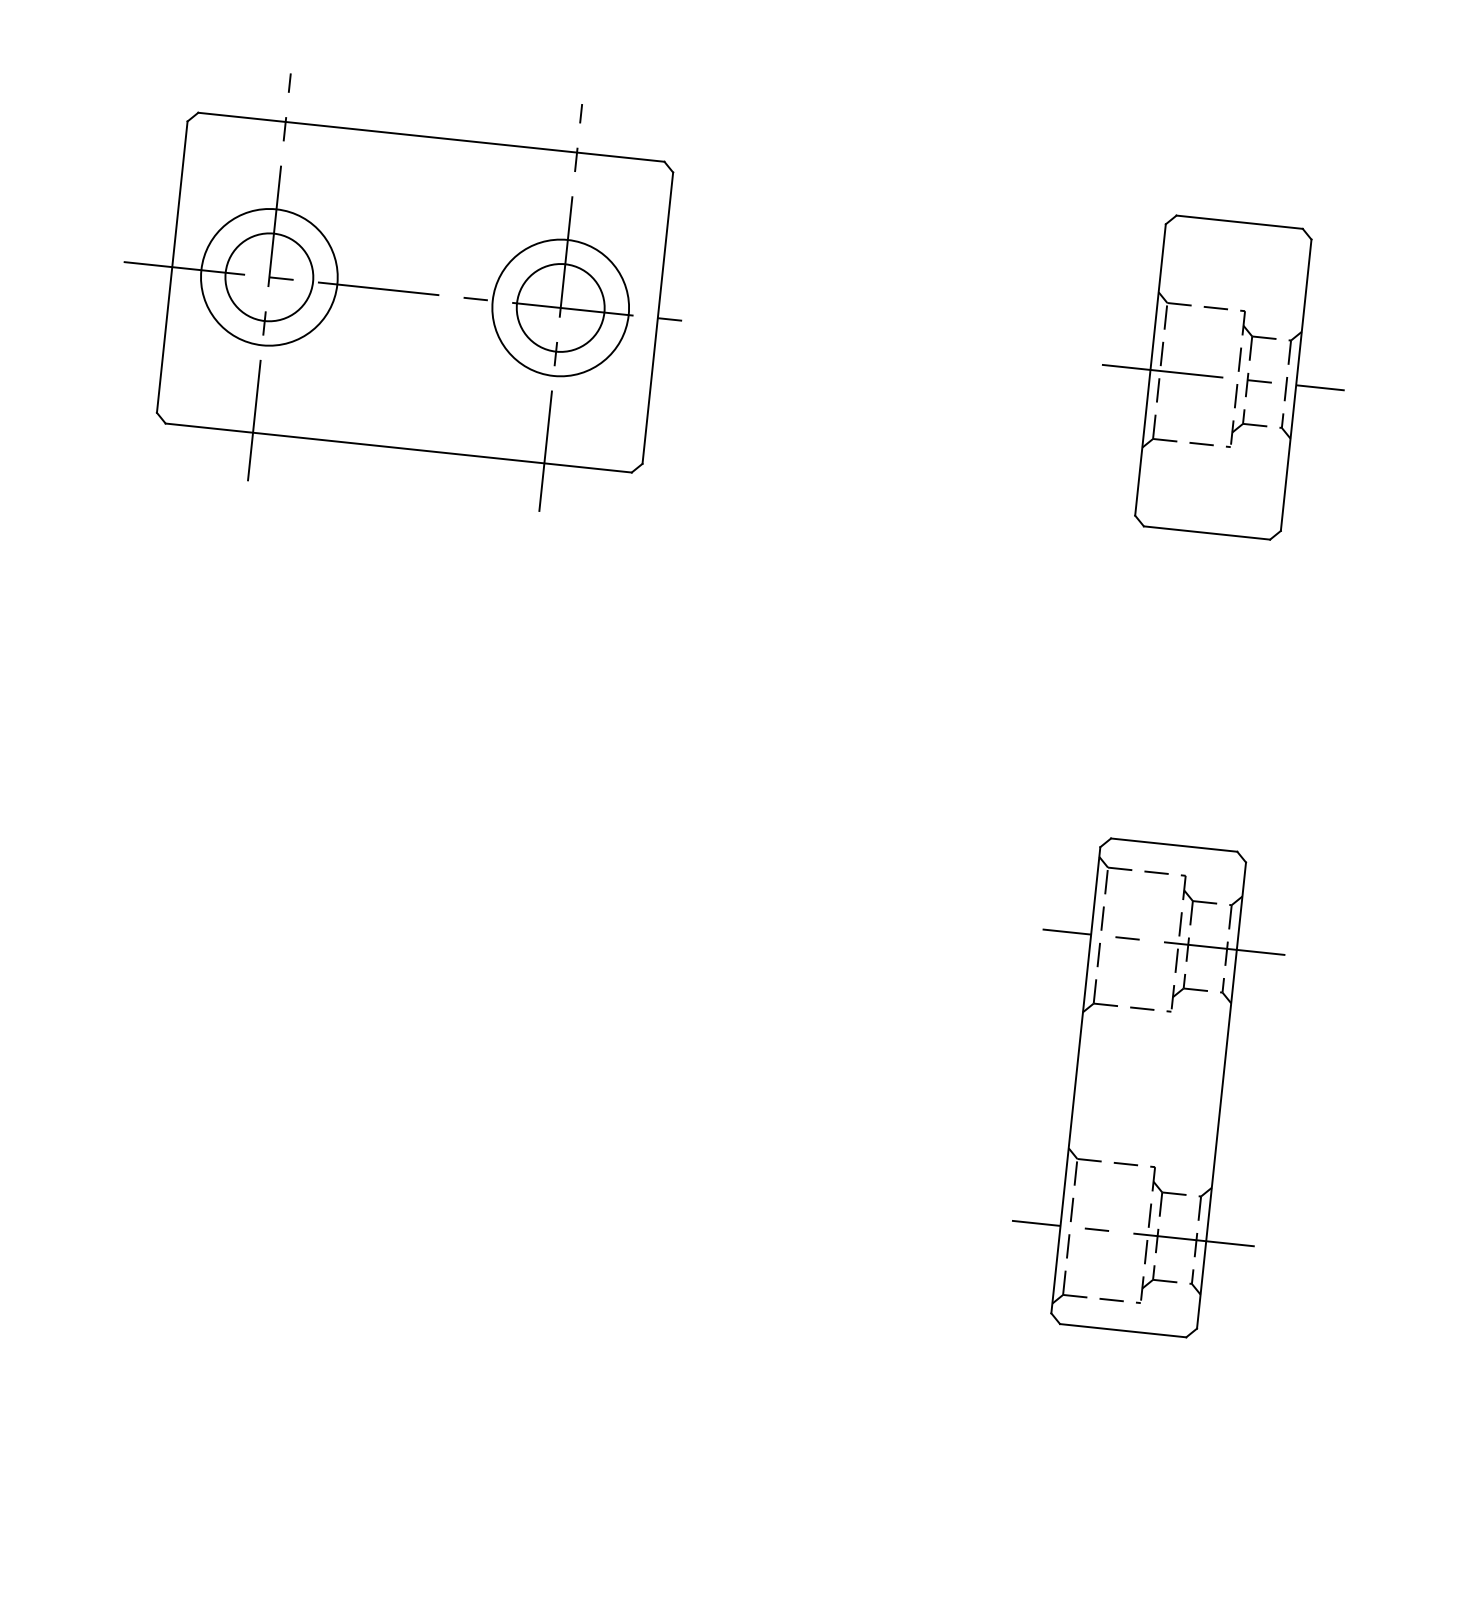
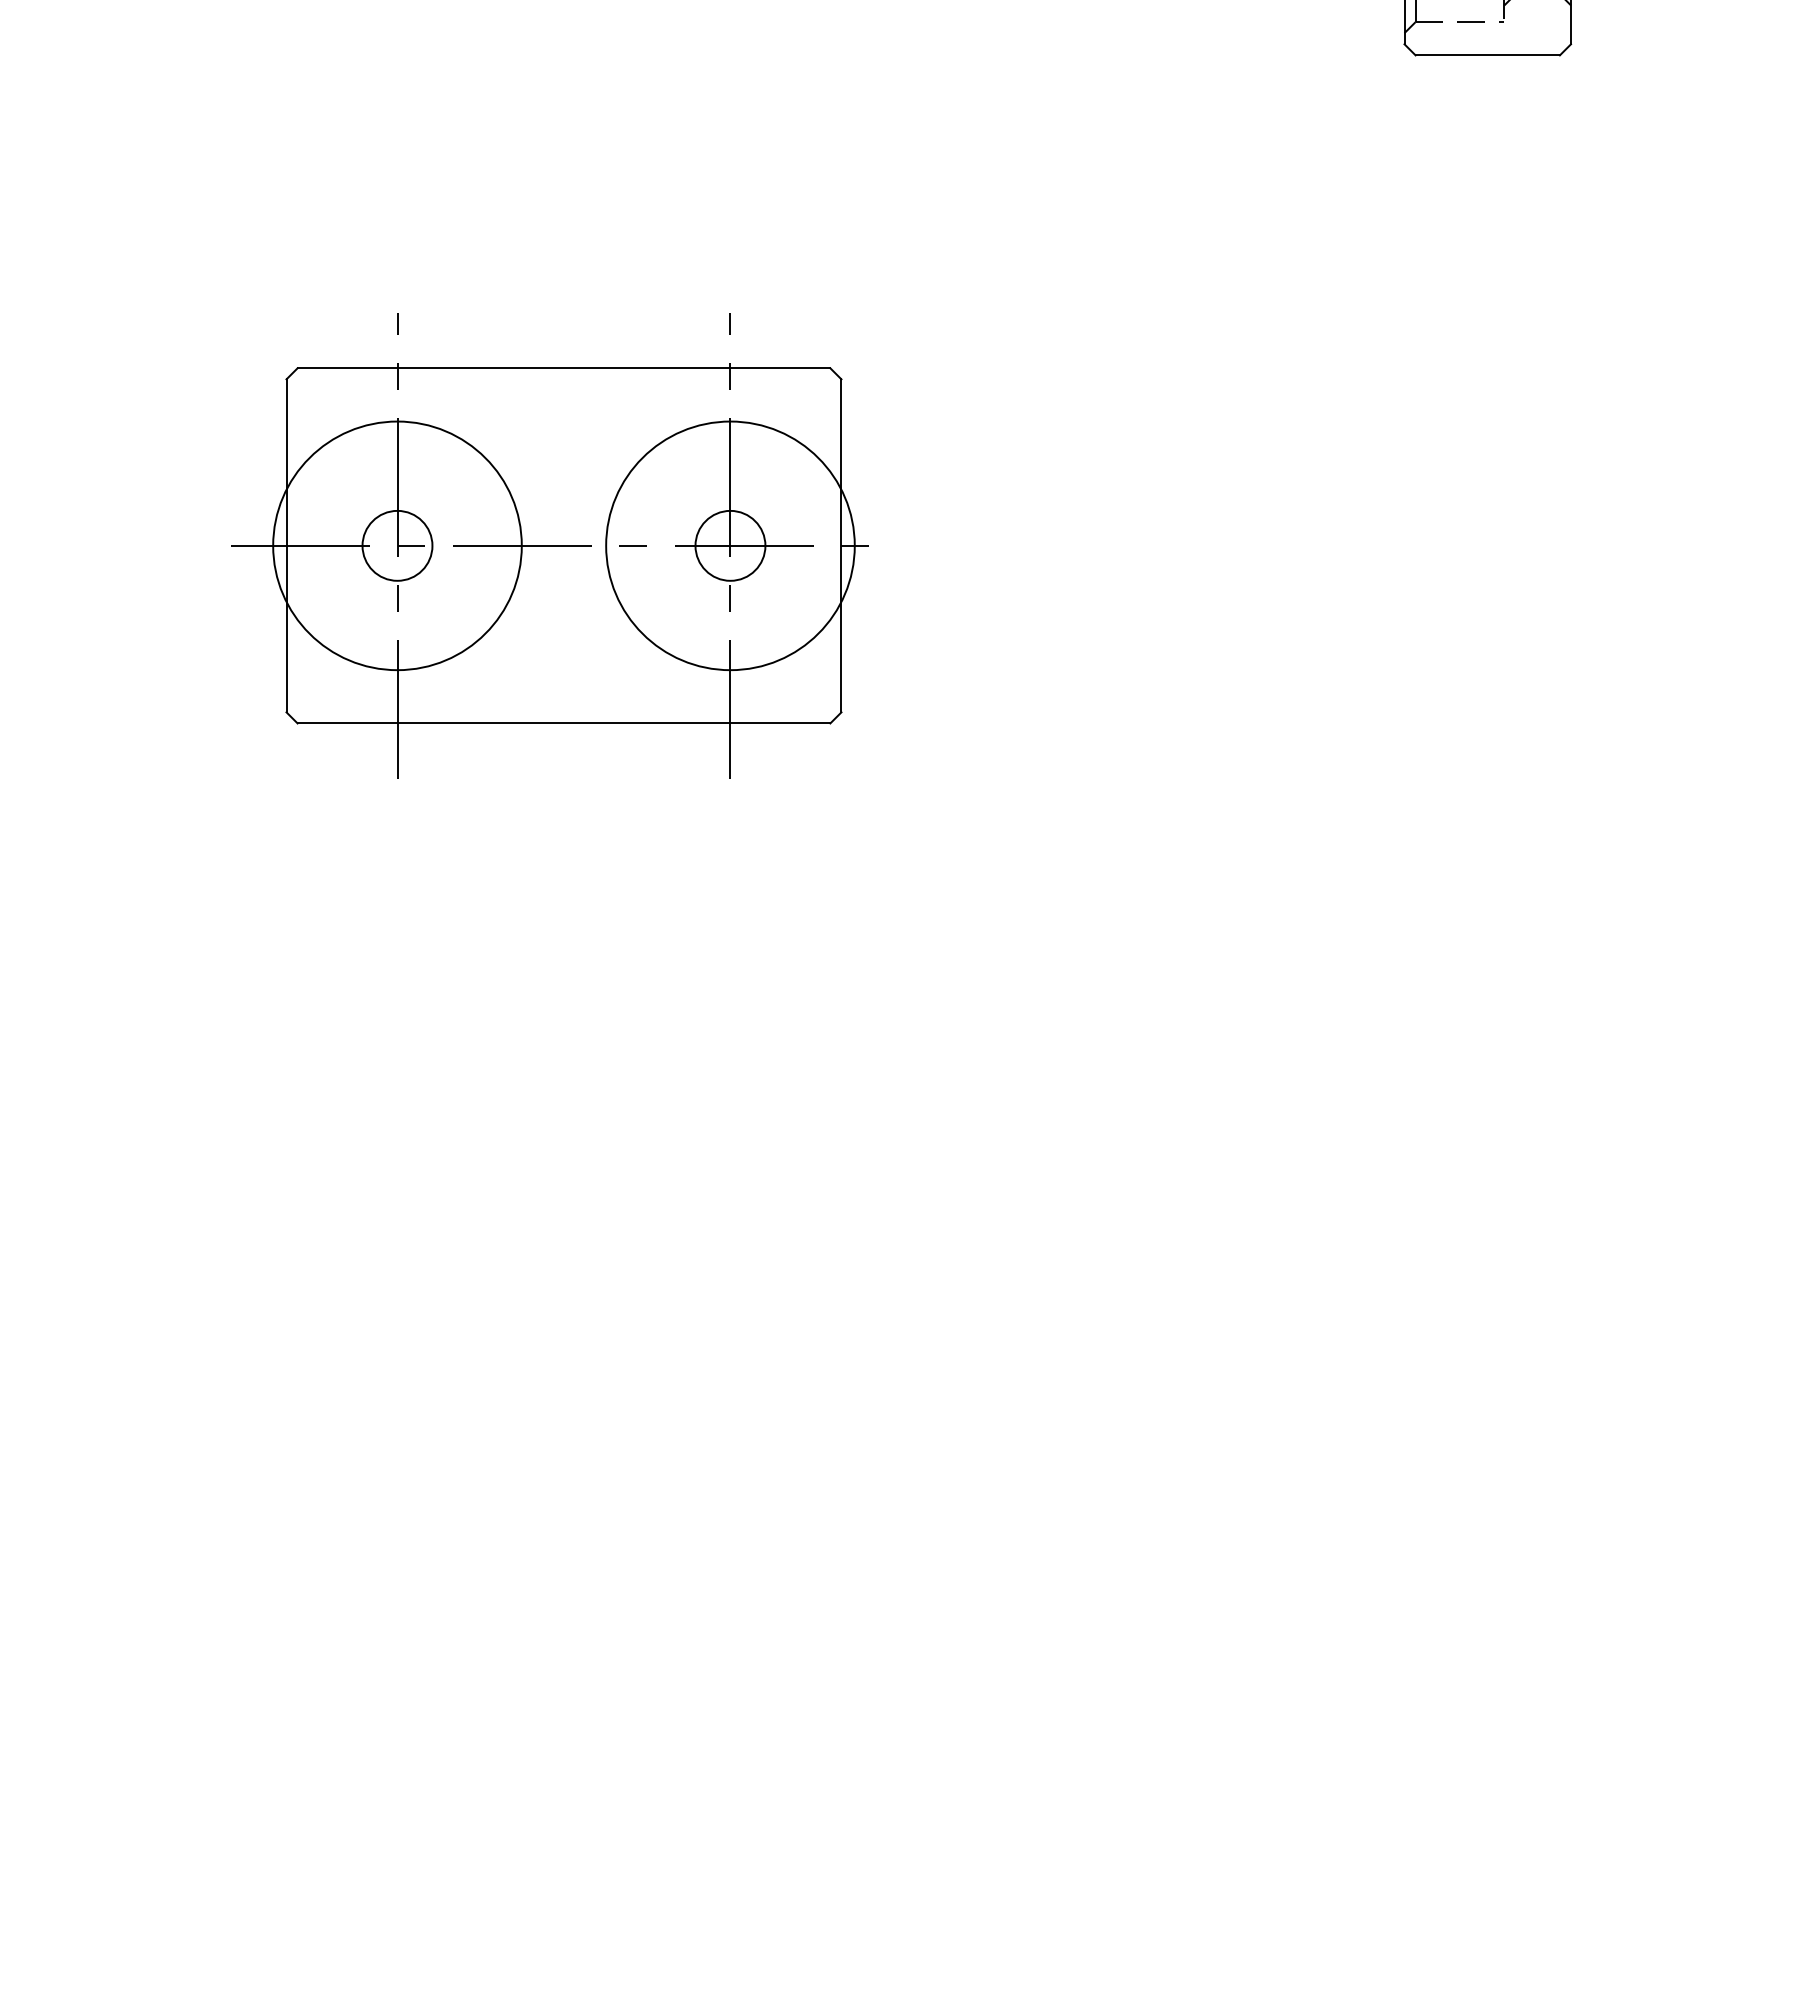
circle: (269, 277) -> (397, 545), size x0.7
circle: (269, 277) -> (397, 545), size x1.6
circle: (560, 307) -> (730, 545), size x0.7
circle: (560, 307) -> (730, 545), size x1.6
part: (1223, 377) -> (1487, 545), removed
part: (1148, 1087) -> (1487, 1357), removed

